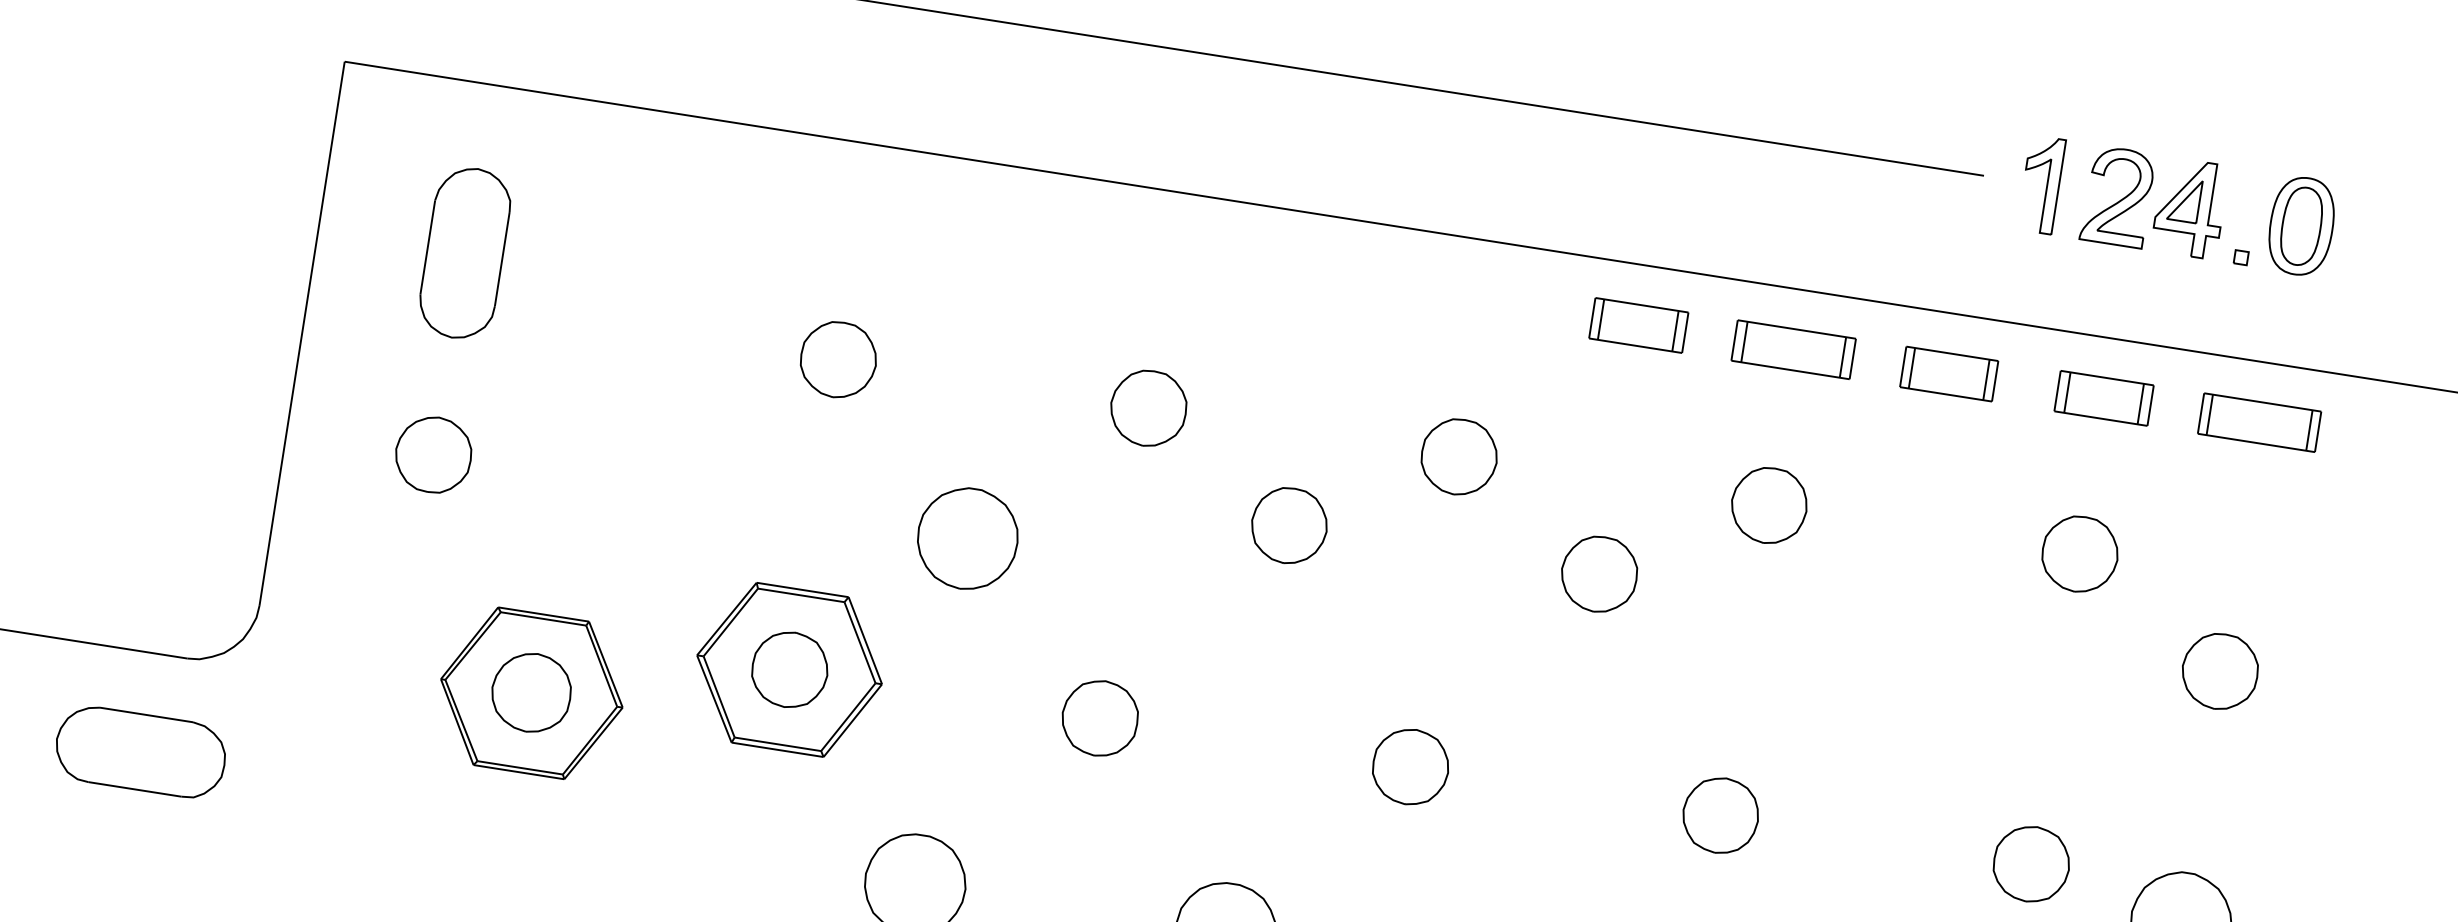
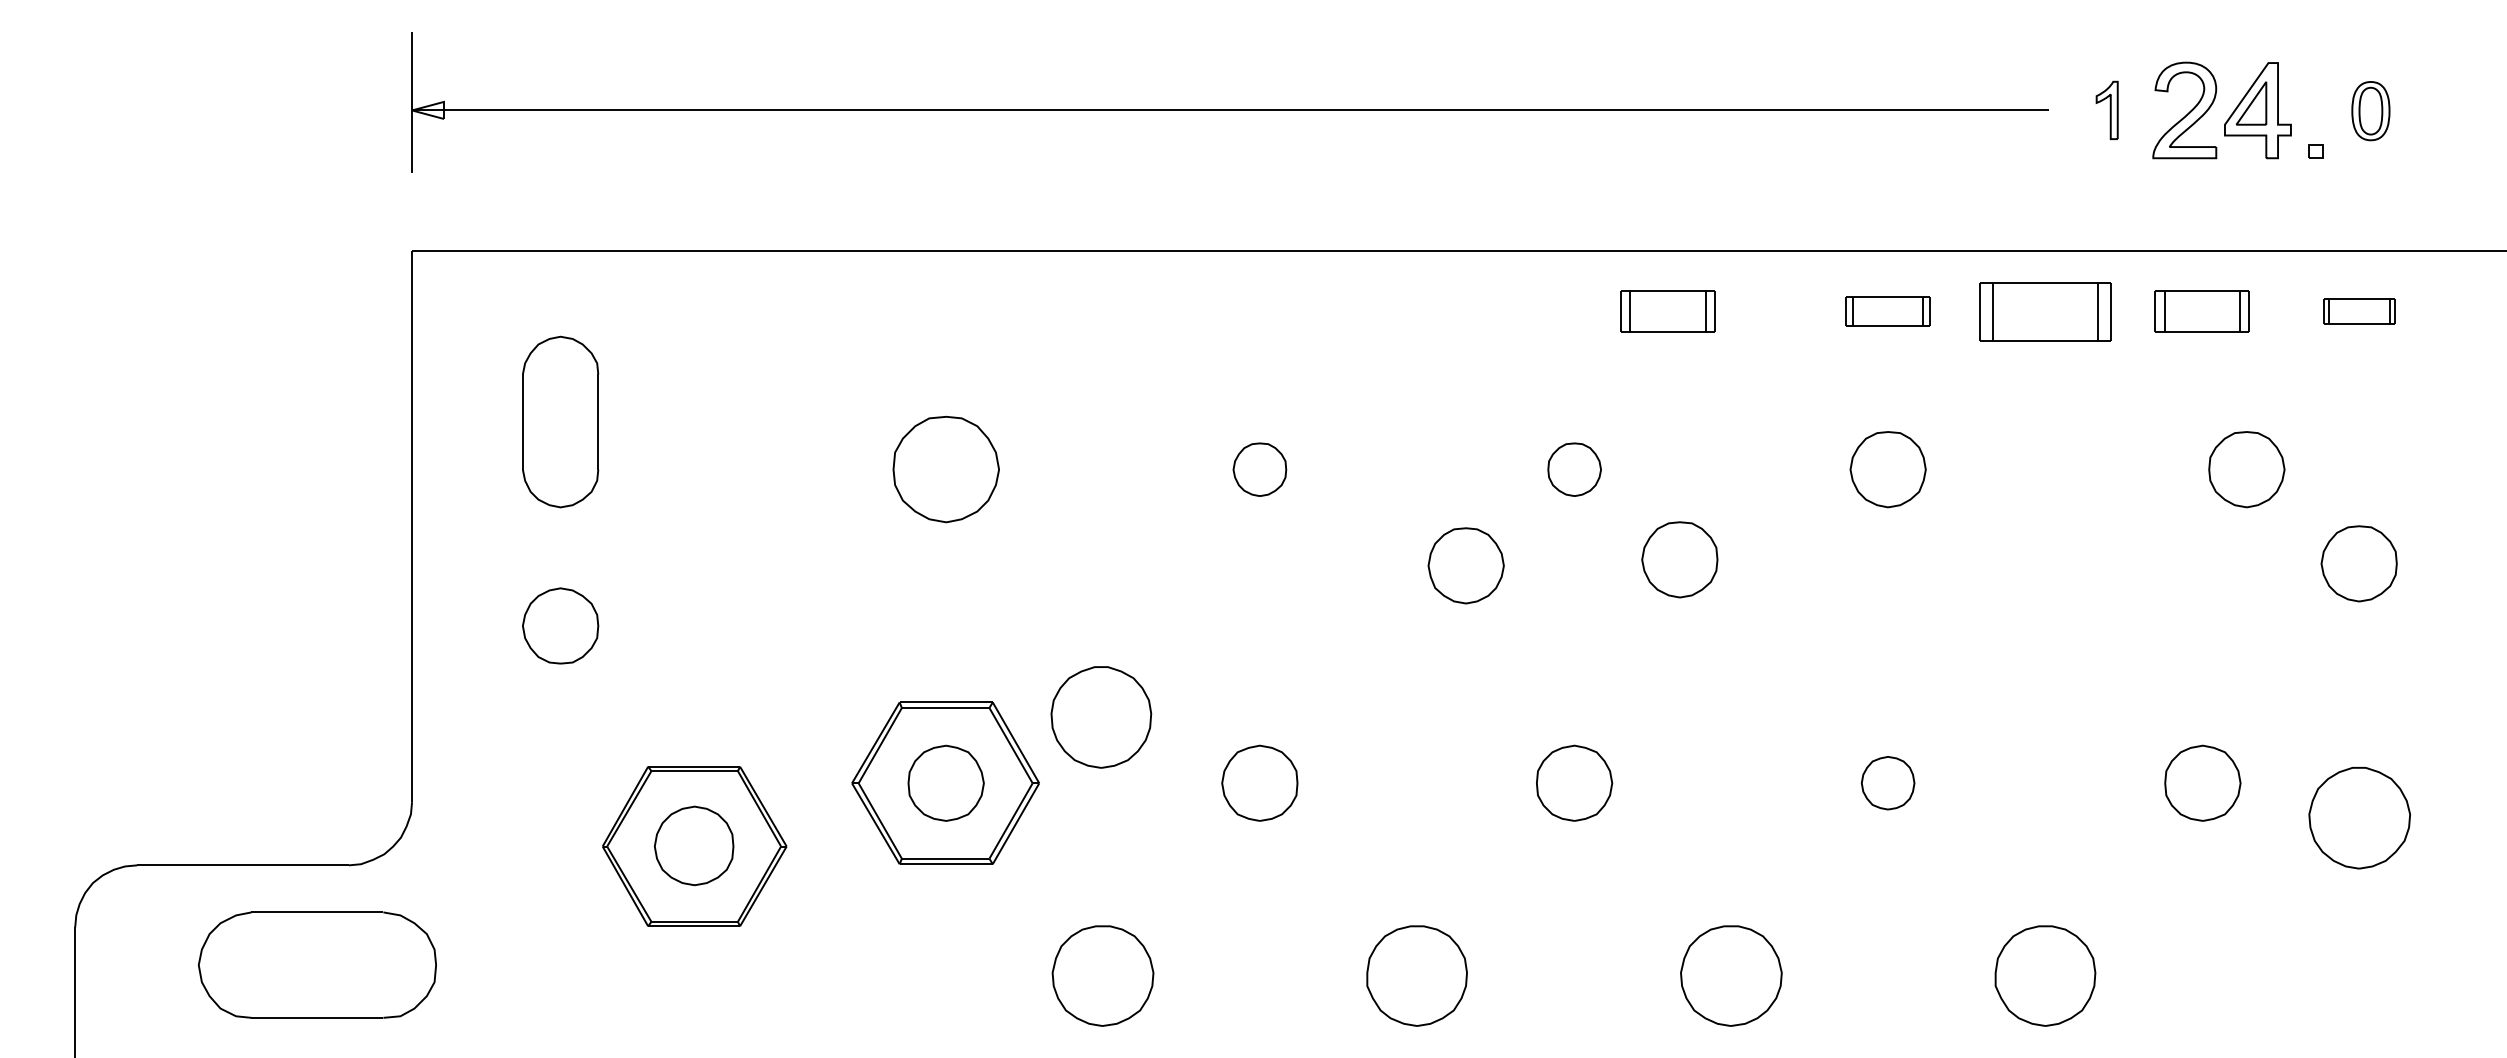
part: (2040, 184) -> (2106, 110), size x0.6
part: (2301, 225) -> (2370, 110), size x0.6
part: (1637, 325) -> (1667, 311), moved
part: (1793, 349) -> (1887, 311), size x0.7
part: (837, 359) -> (945, 469), size x1.4
part: (1949, 373) -> (2045, 311), size x1.4
part: (1148, 408) -> (1259, 469), size x0.7
part: (2259, 422) -> (2359, 311), size x0.6
part: (1459, 457) -> (1574, 469), size x0.7
part: (1288, 525) -> (1465, 565), moved
part: (967, 538) -> (1101, 717), moved
part: (2079, 554) -> (2246, 469), moved
part: (1598, 574) -> (1679, 559), moved
part: (139, 751) -> (316, 964), size x1.4
part: (1720, 814) -> (1887, 782), size x0.7

